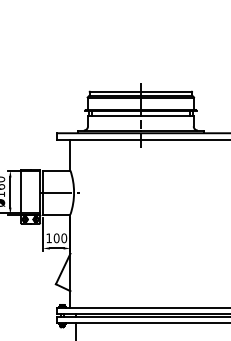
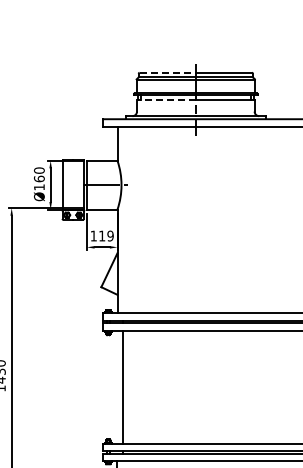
line: (116, 91) -> (168, 72), solid -> dashed
line: (113, 115) -> (165, 99), solid -> dashed
text: (60, 237) -> (106, 235), 100 -> 119

